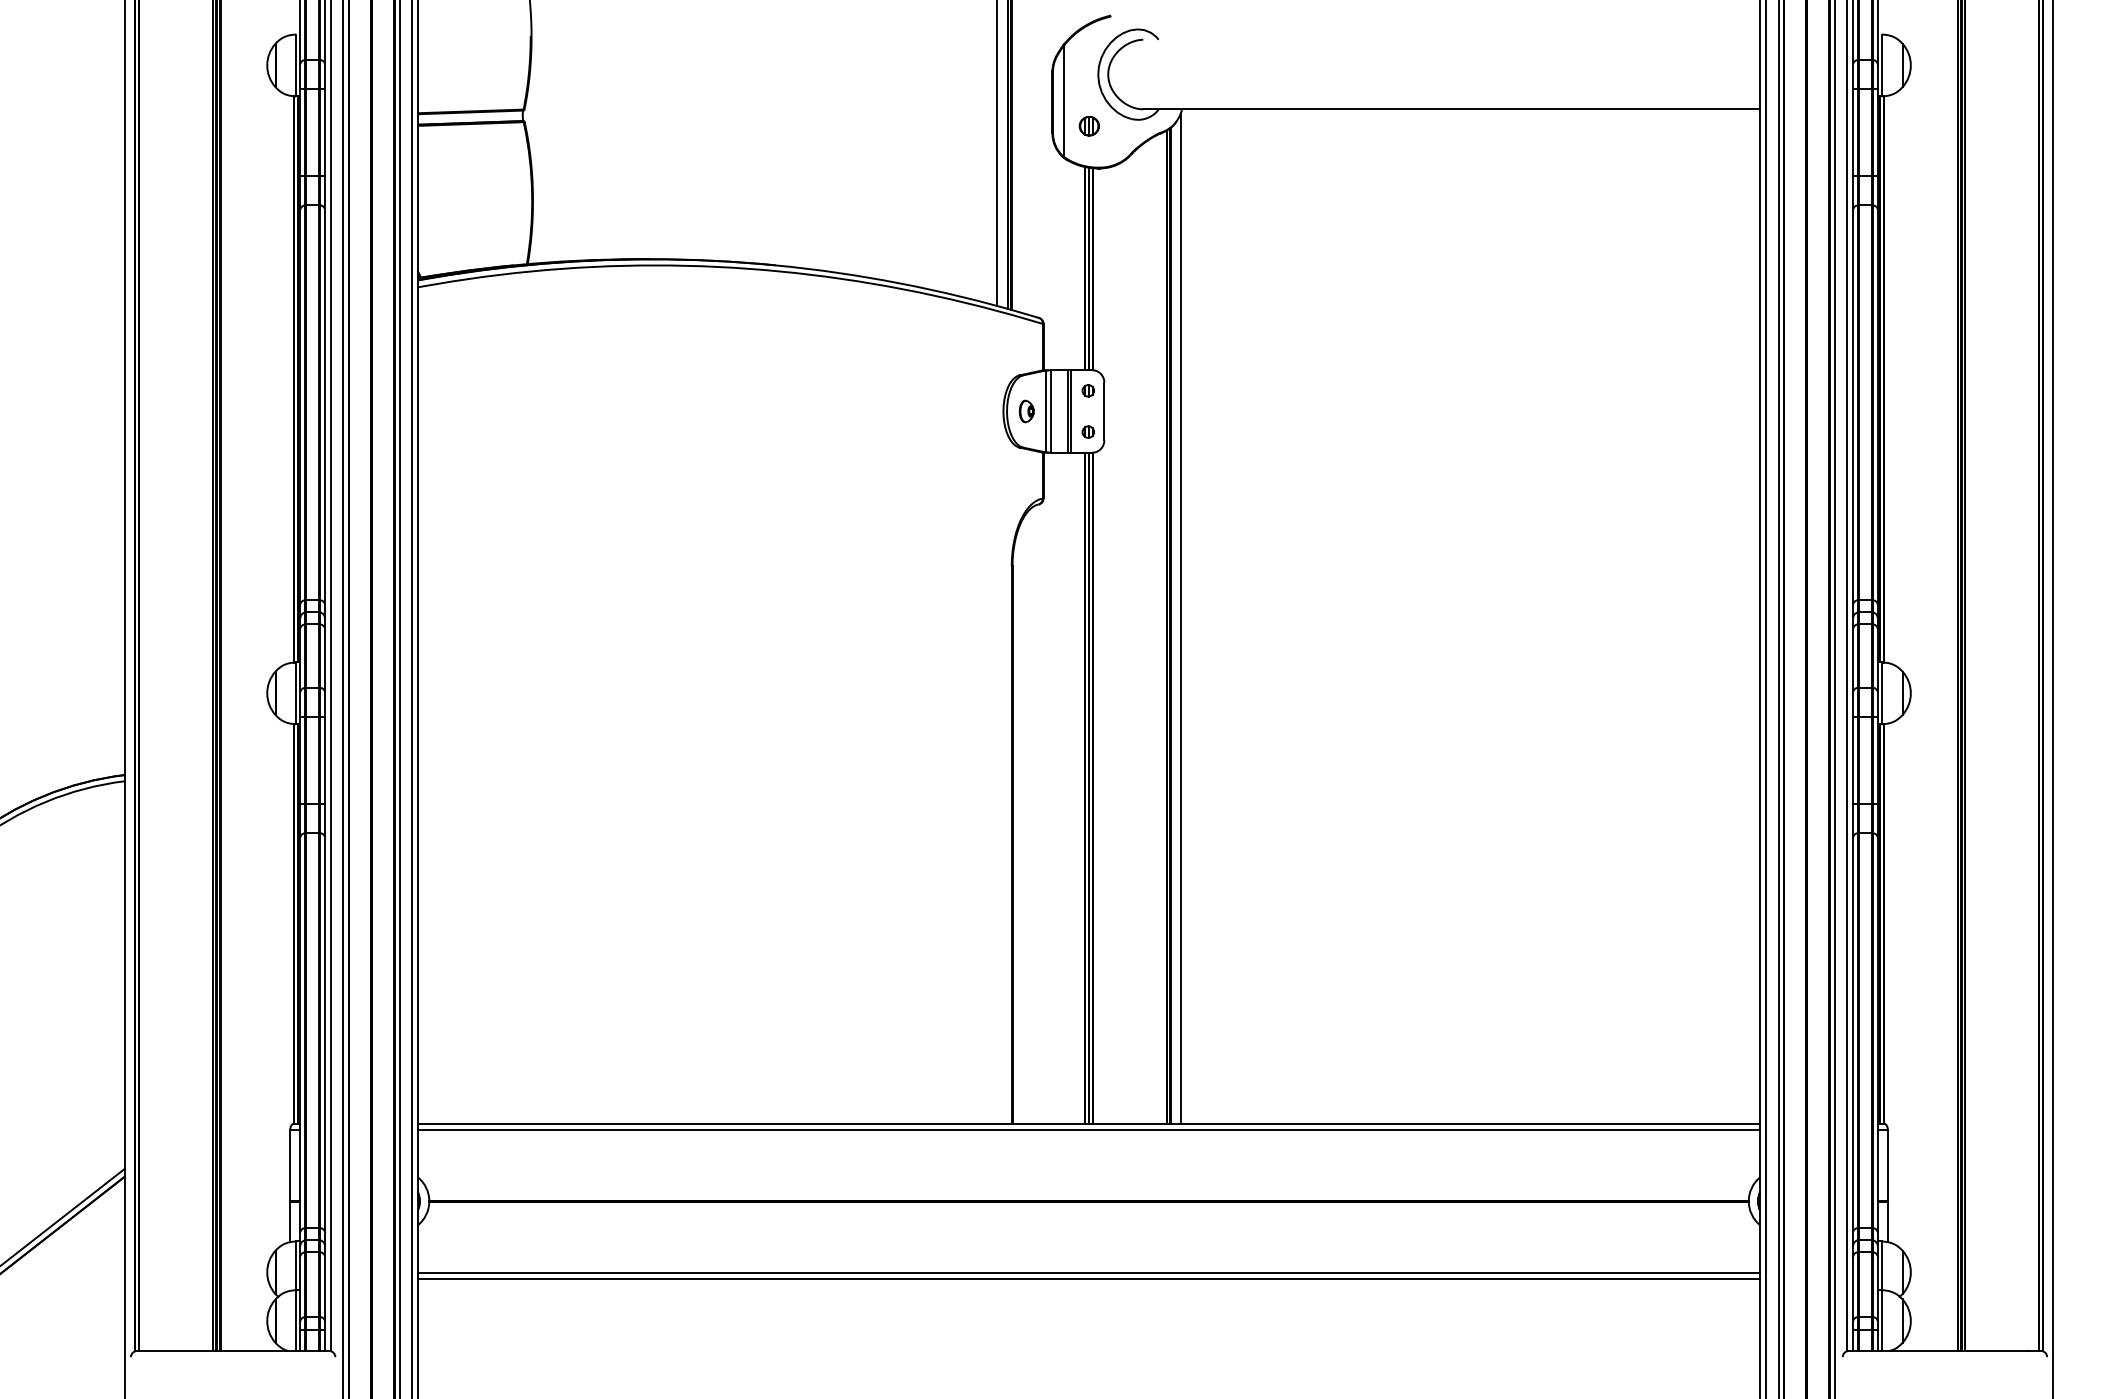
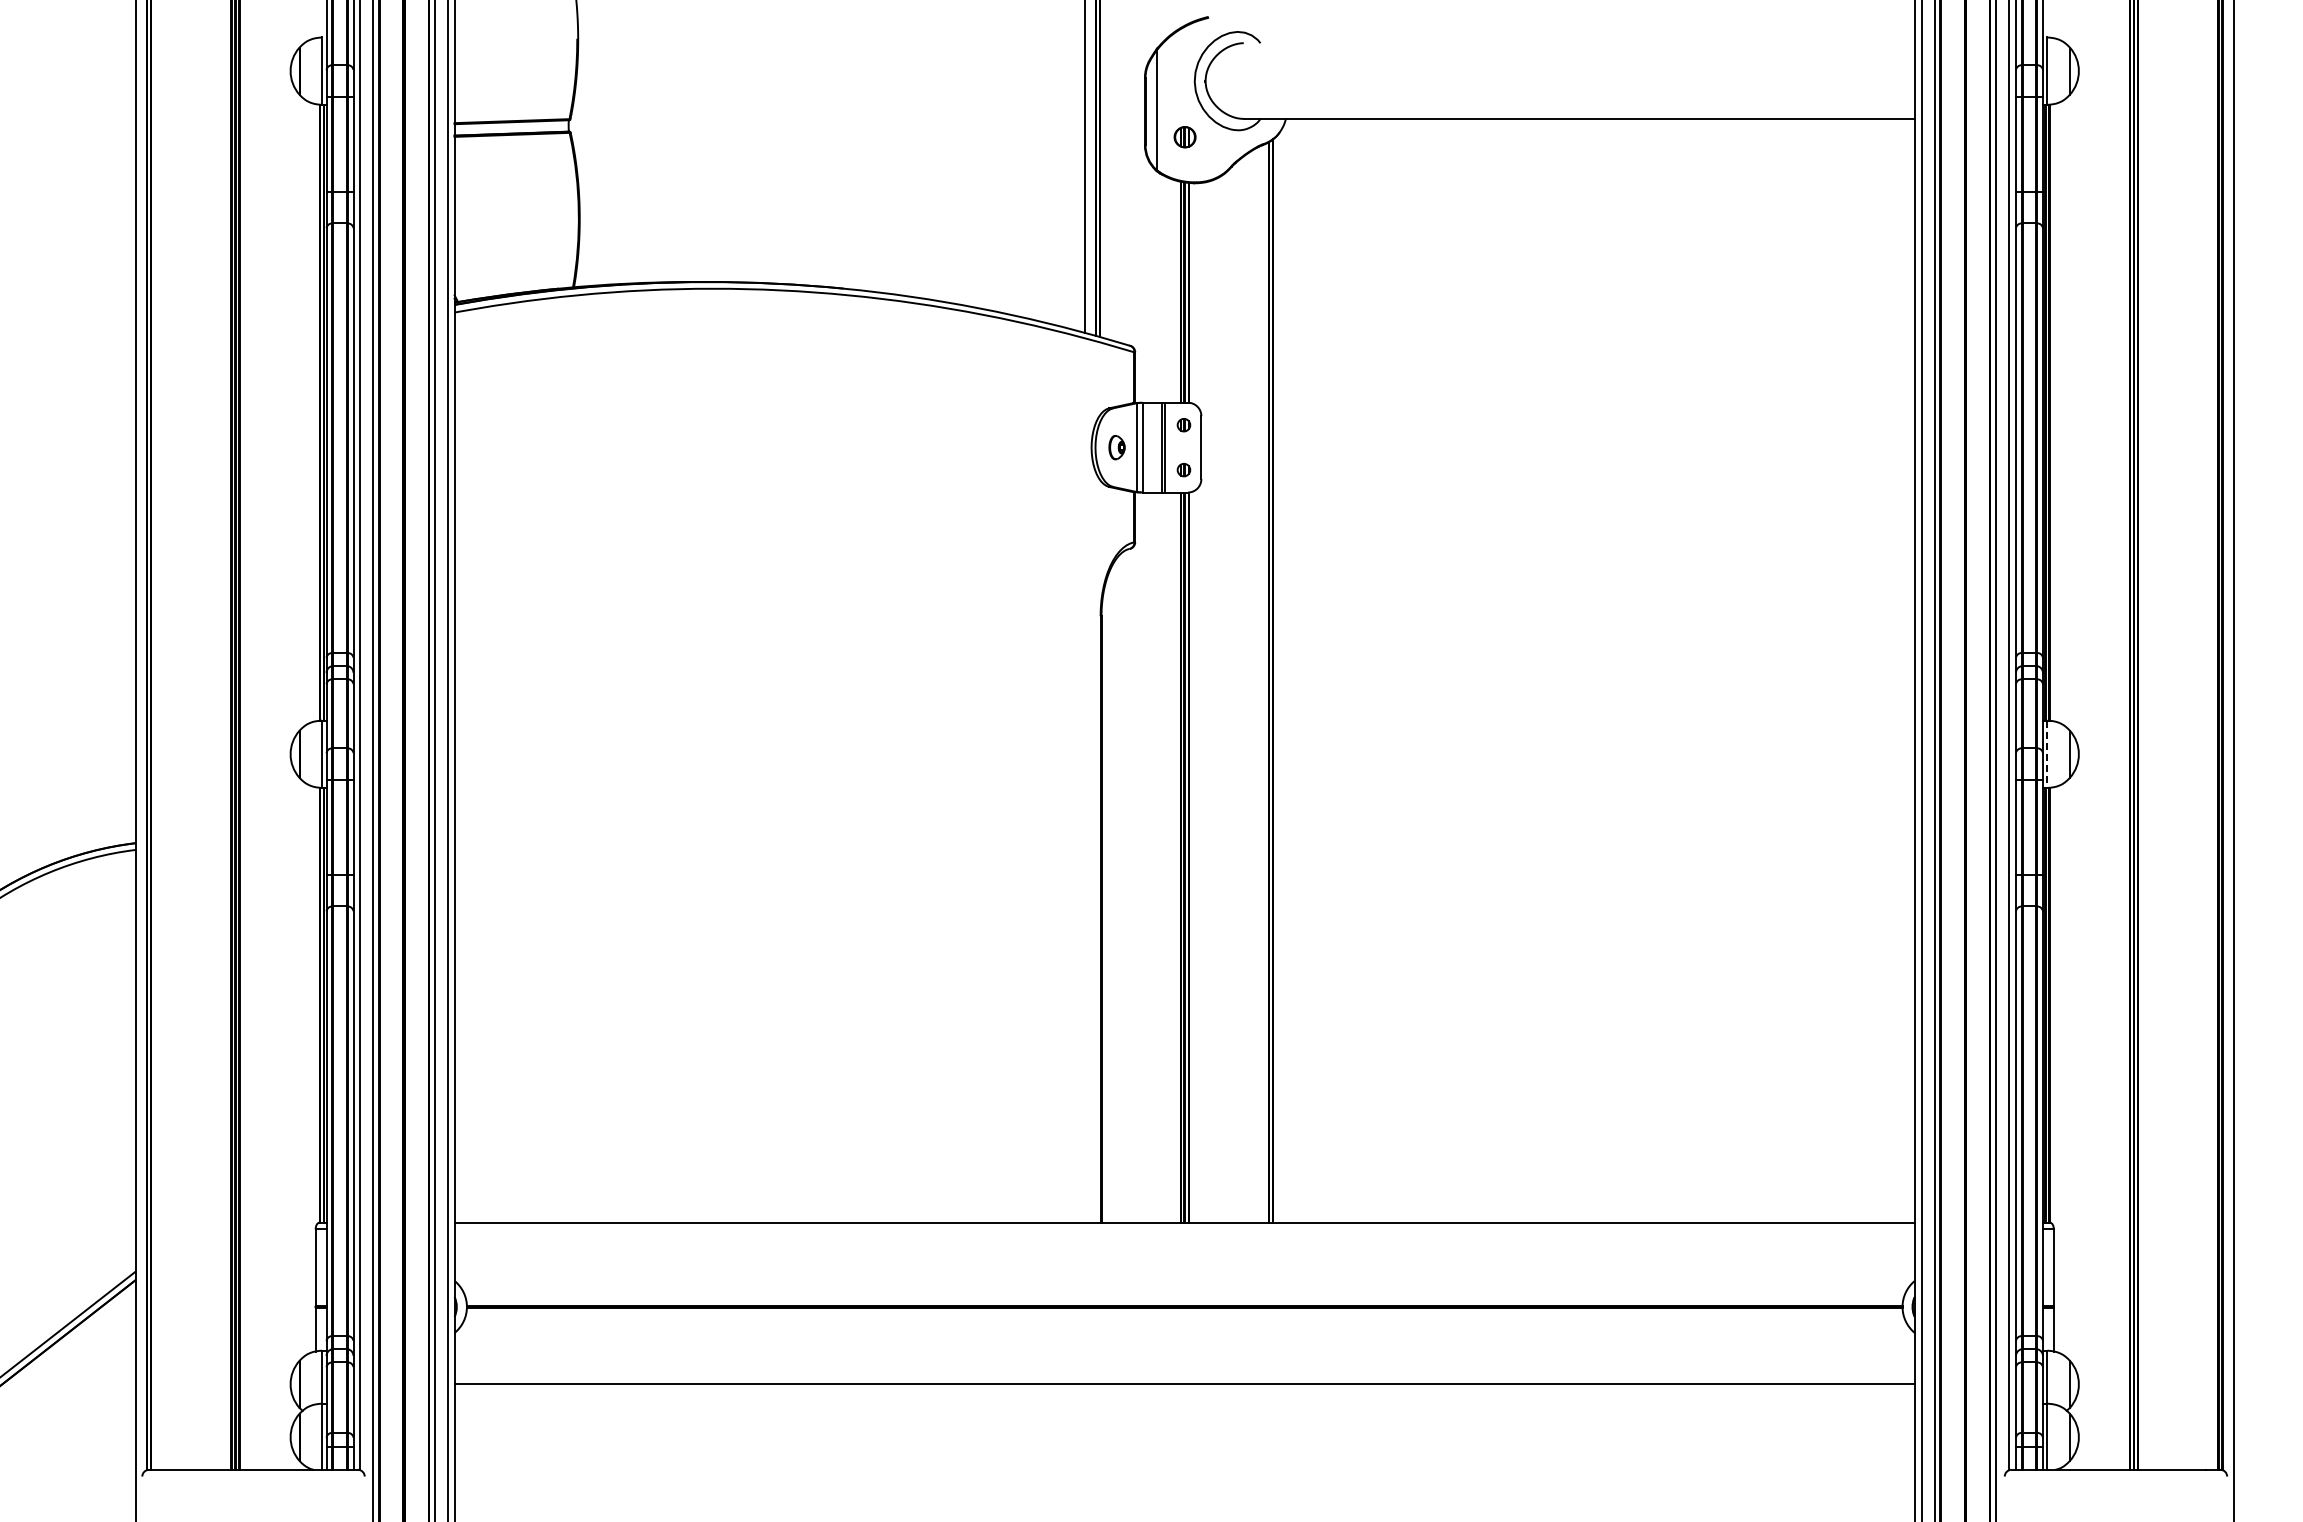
line: (1180, 618) -> (1284, 672), removed
line: (1882, 693) -> (2047, 754), solid -> dashed
line: (1088, 1130) -> (1184, 1229), removed
line: (1088, 1278) -> (1184, 1391), removed

